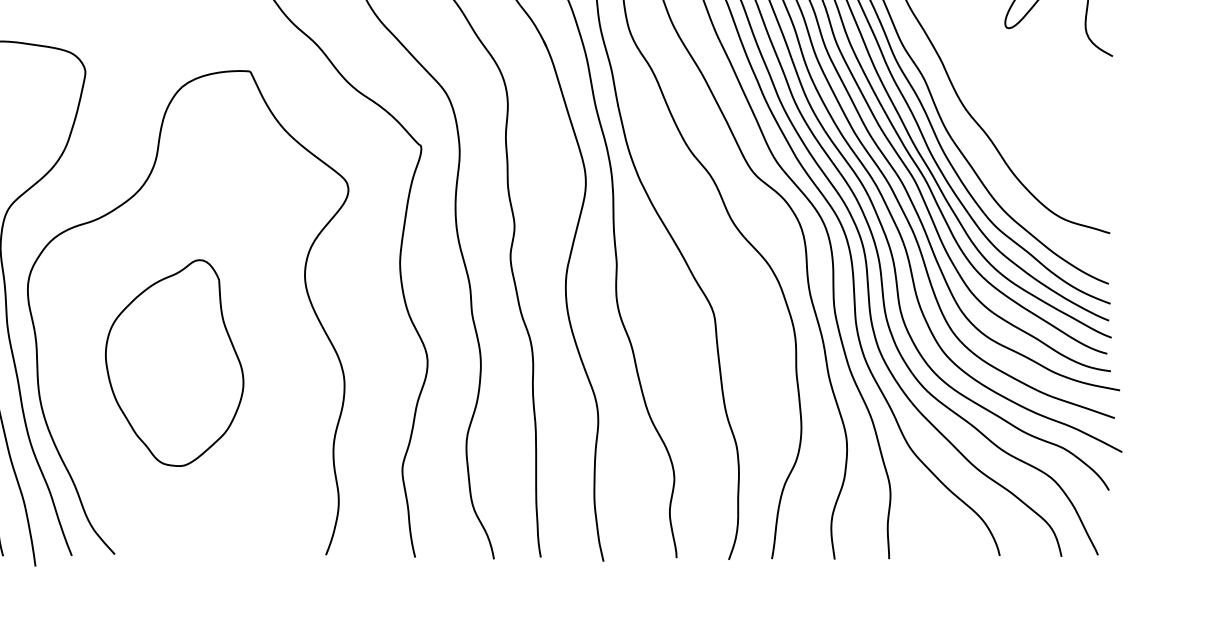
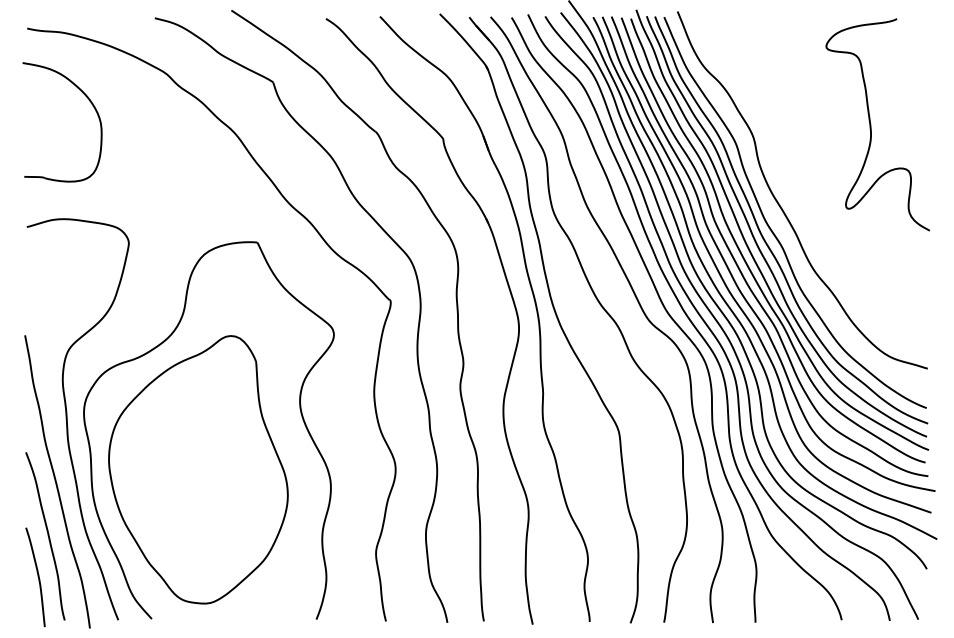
part: (174, 362) -> (198, 469), size x1.67

